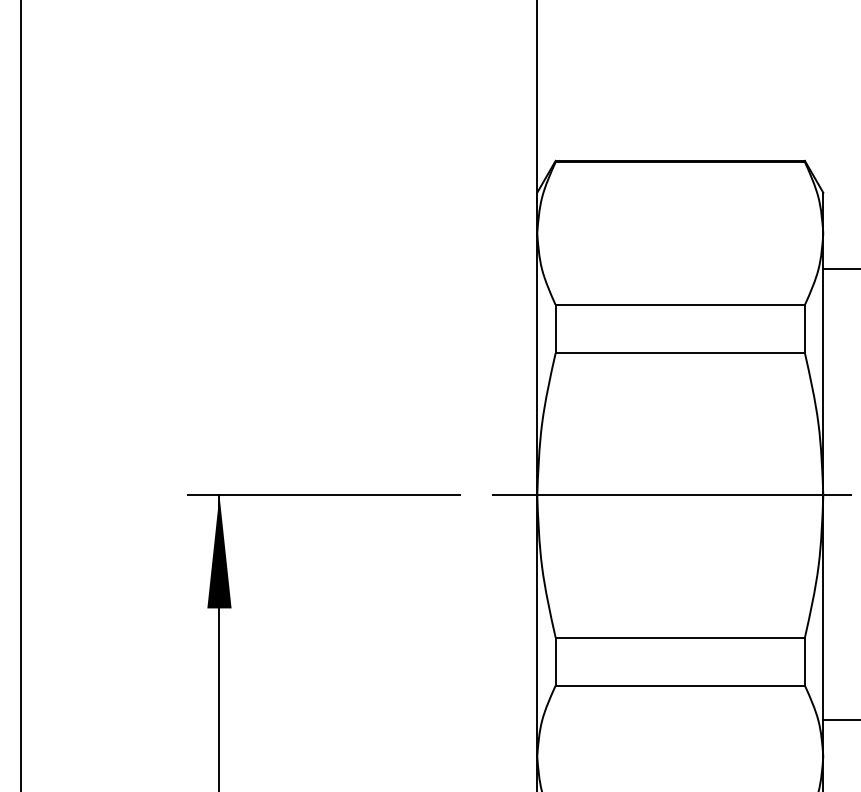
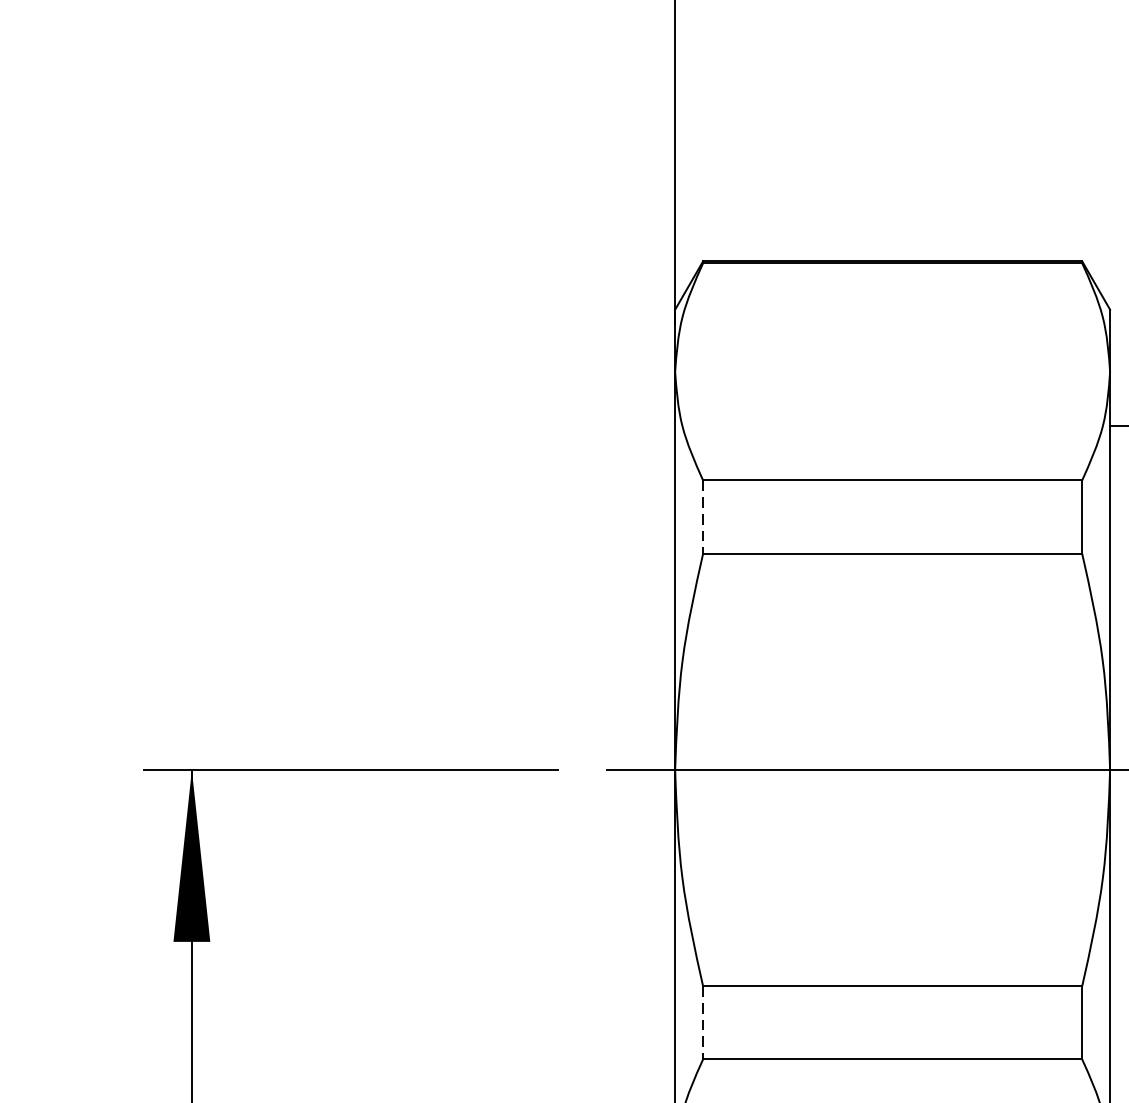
line: (555, 329) -> (702, 517), solid -> dashed
line: (555, 662) -> (702, 1024), solid -> dashed

